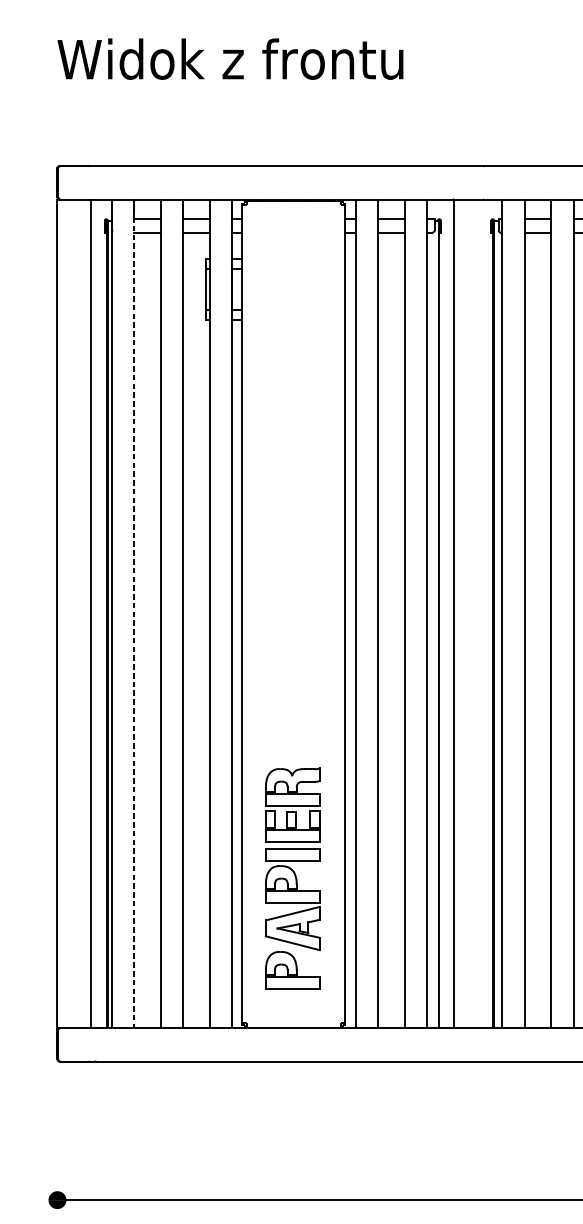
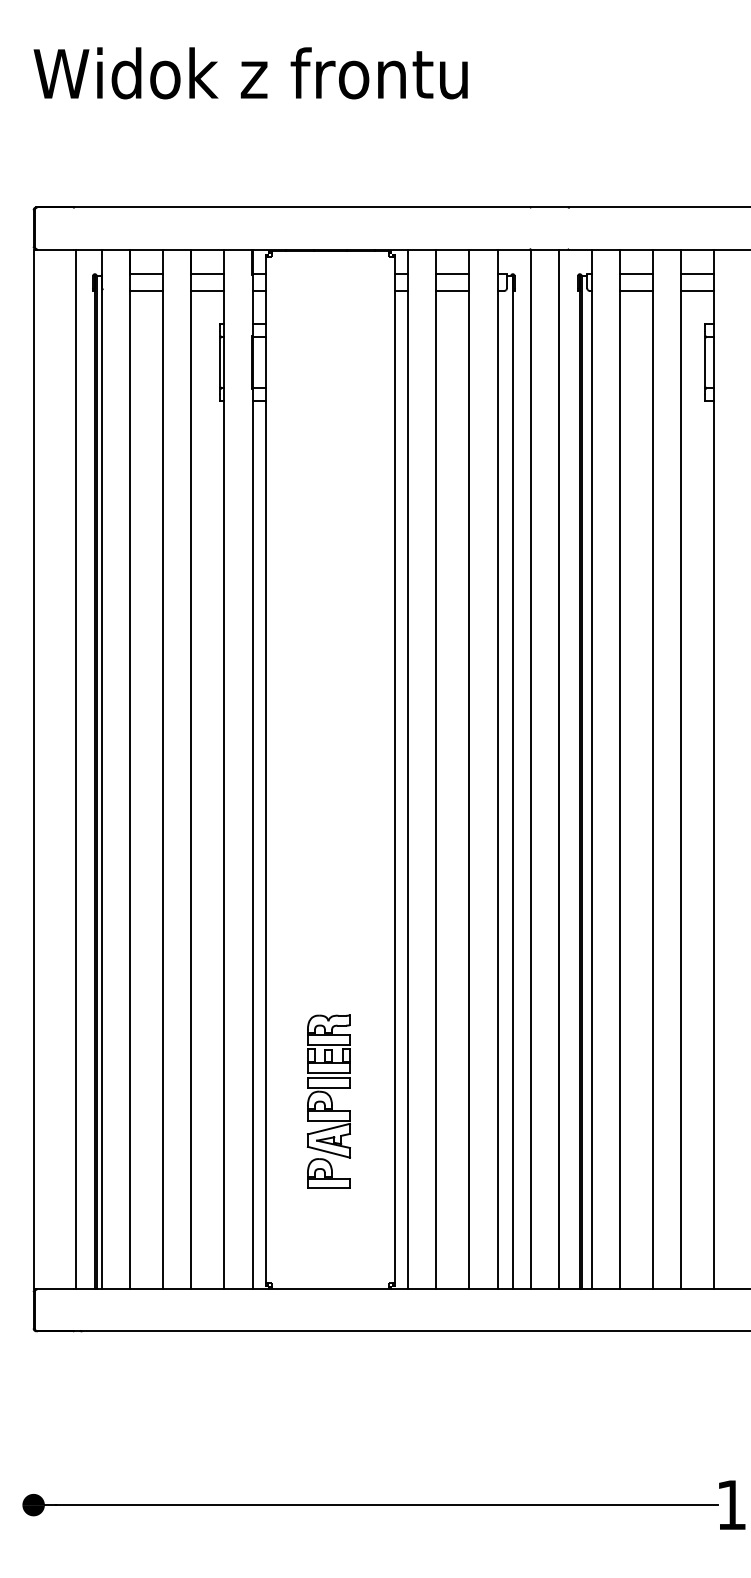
line: (134, 613) -> (130, 769), dashed -> solid
line: (475, 613) -> (558, 769), added
part: (292, 878) -> (328, 1101), size x0.62

